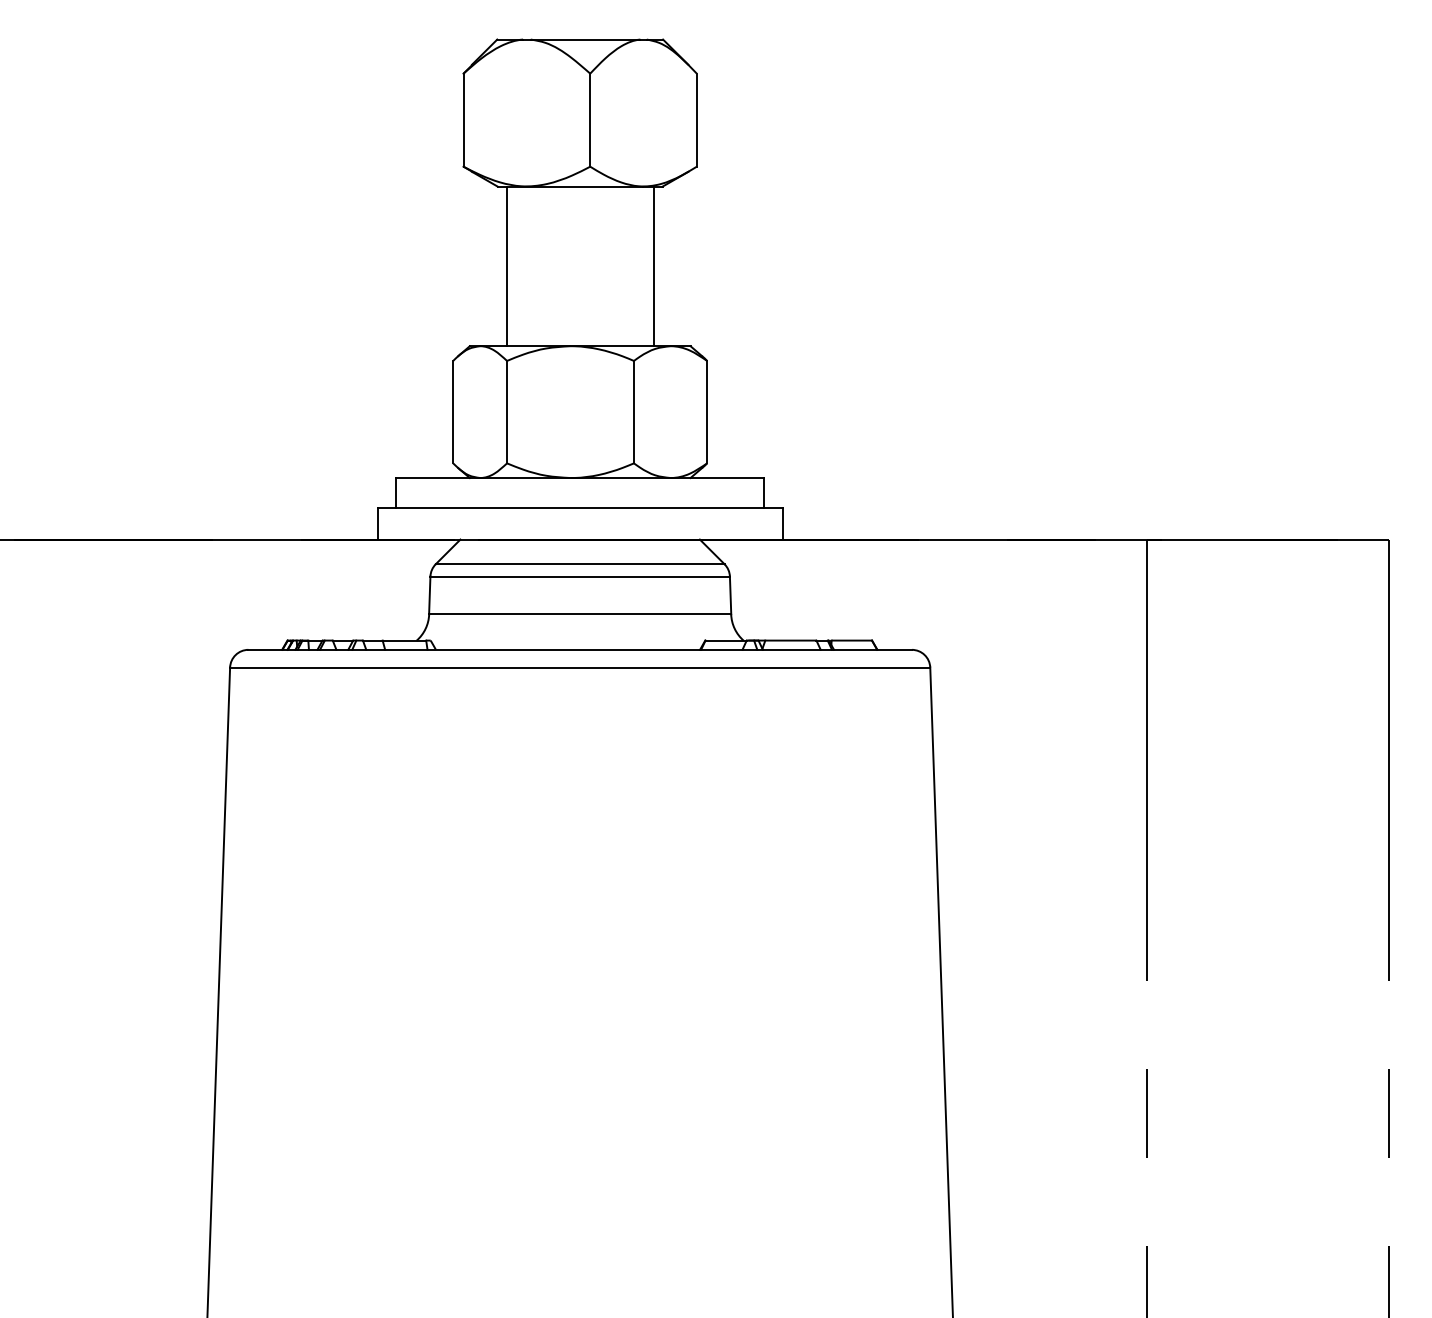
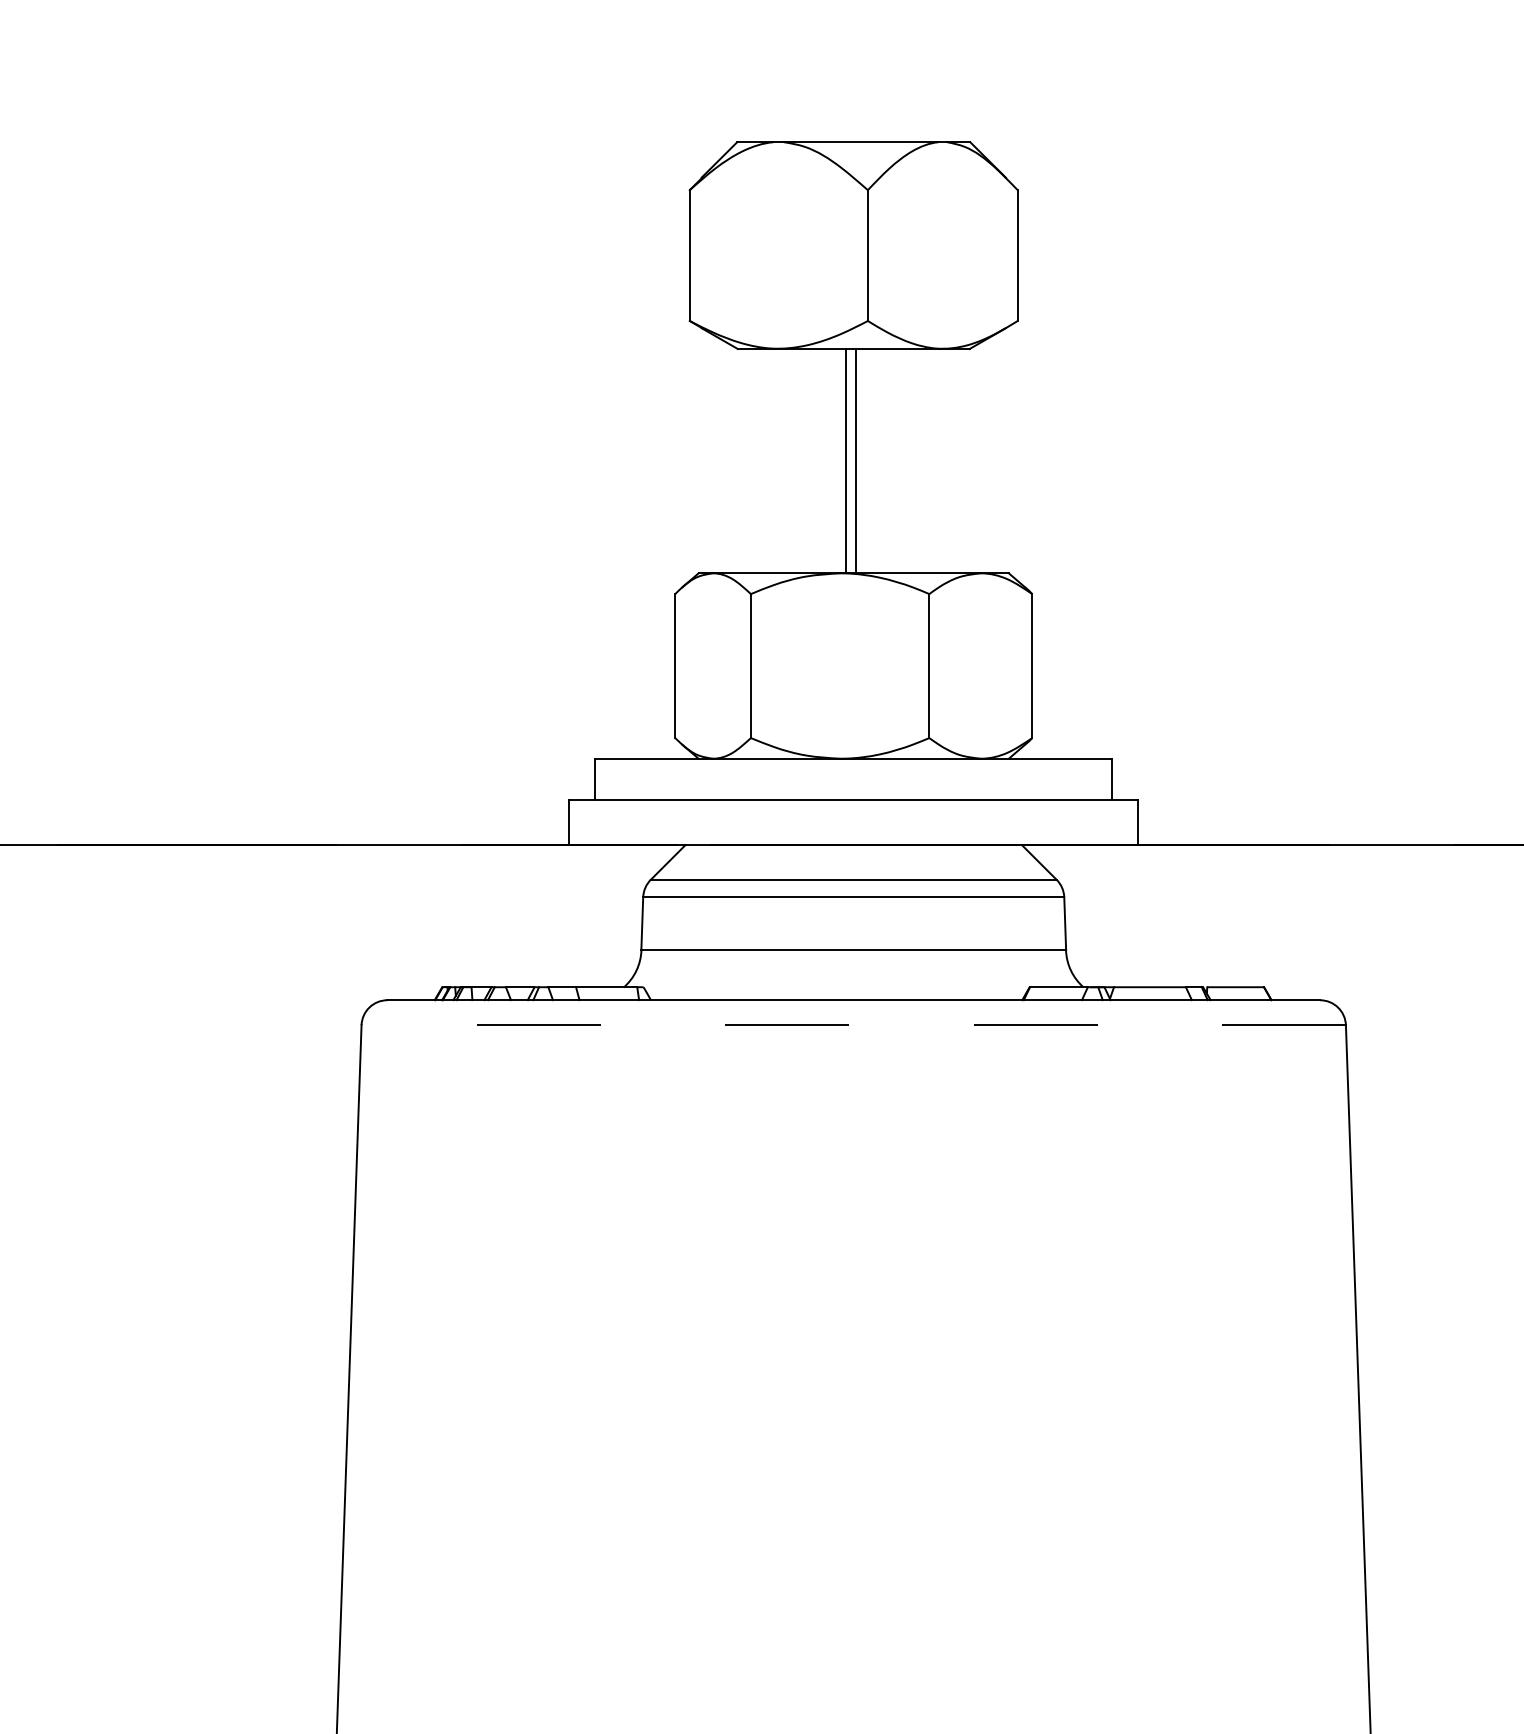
line: (506, 266) -> (845, 461), moved
line: (653, 266) -> (855, 461), moved
line: (579, 667) -> (852, 1025), solid -> dashed

